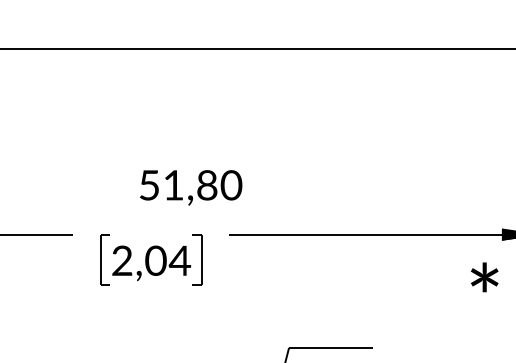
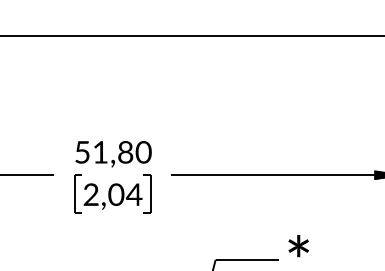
text: (191, 188) -> (113, 154), moved
text: (484, 277) -> (298, 246), moved

